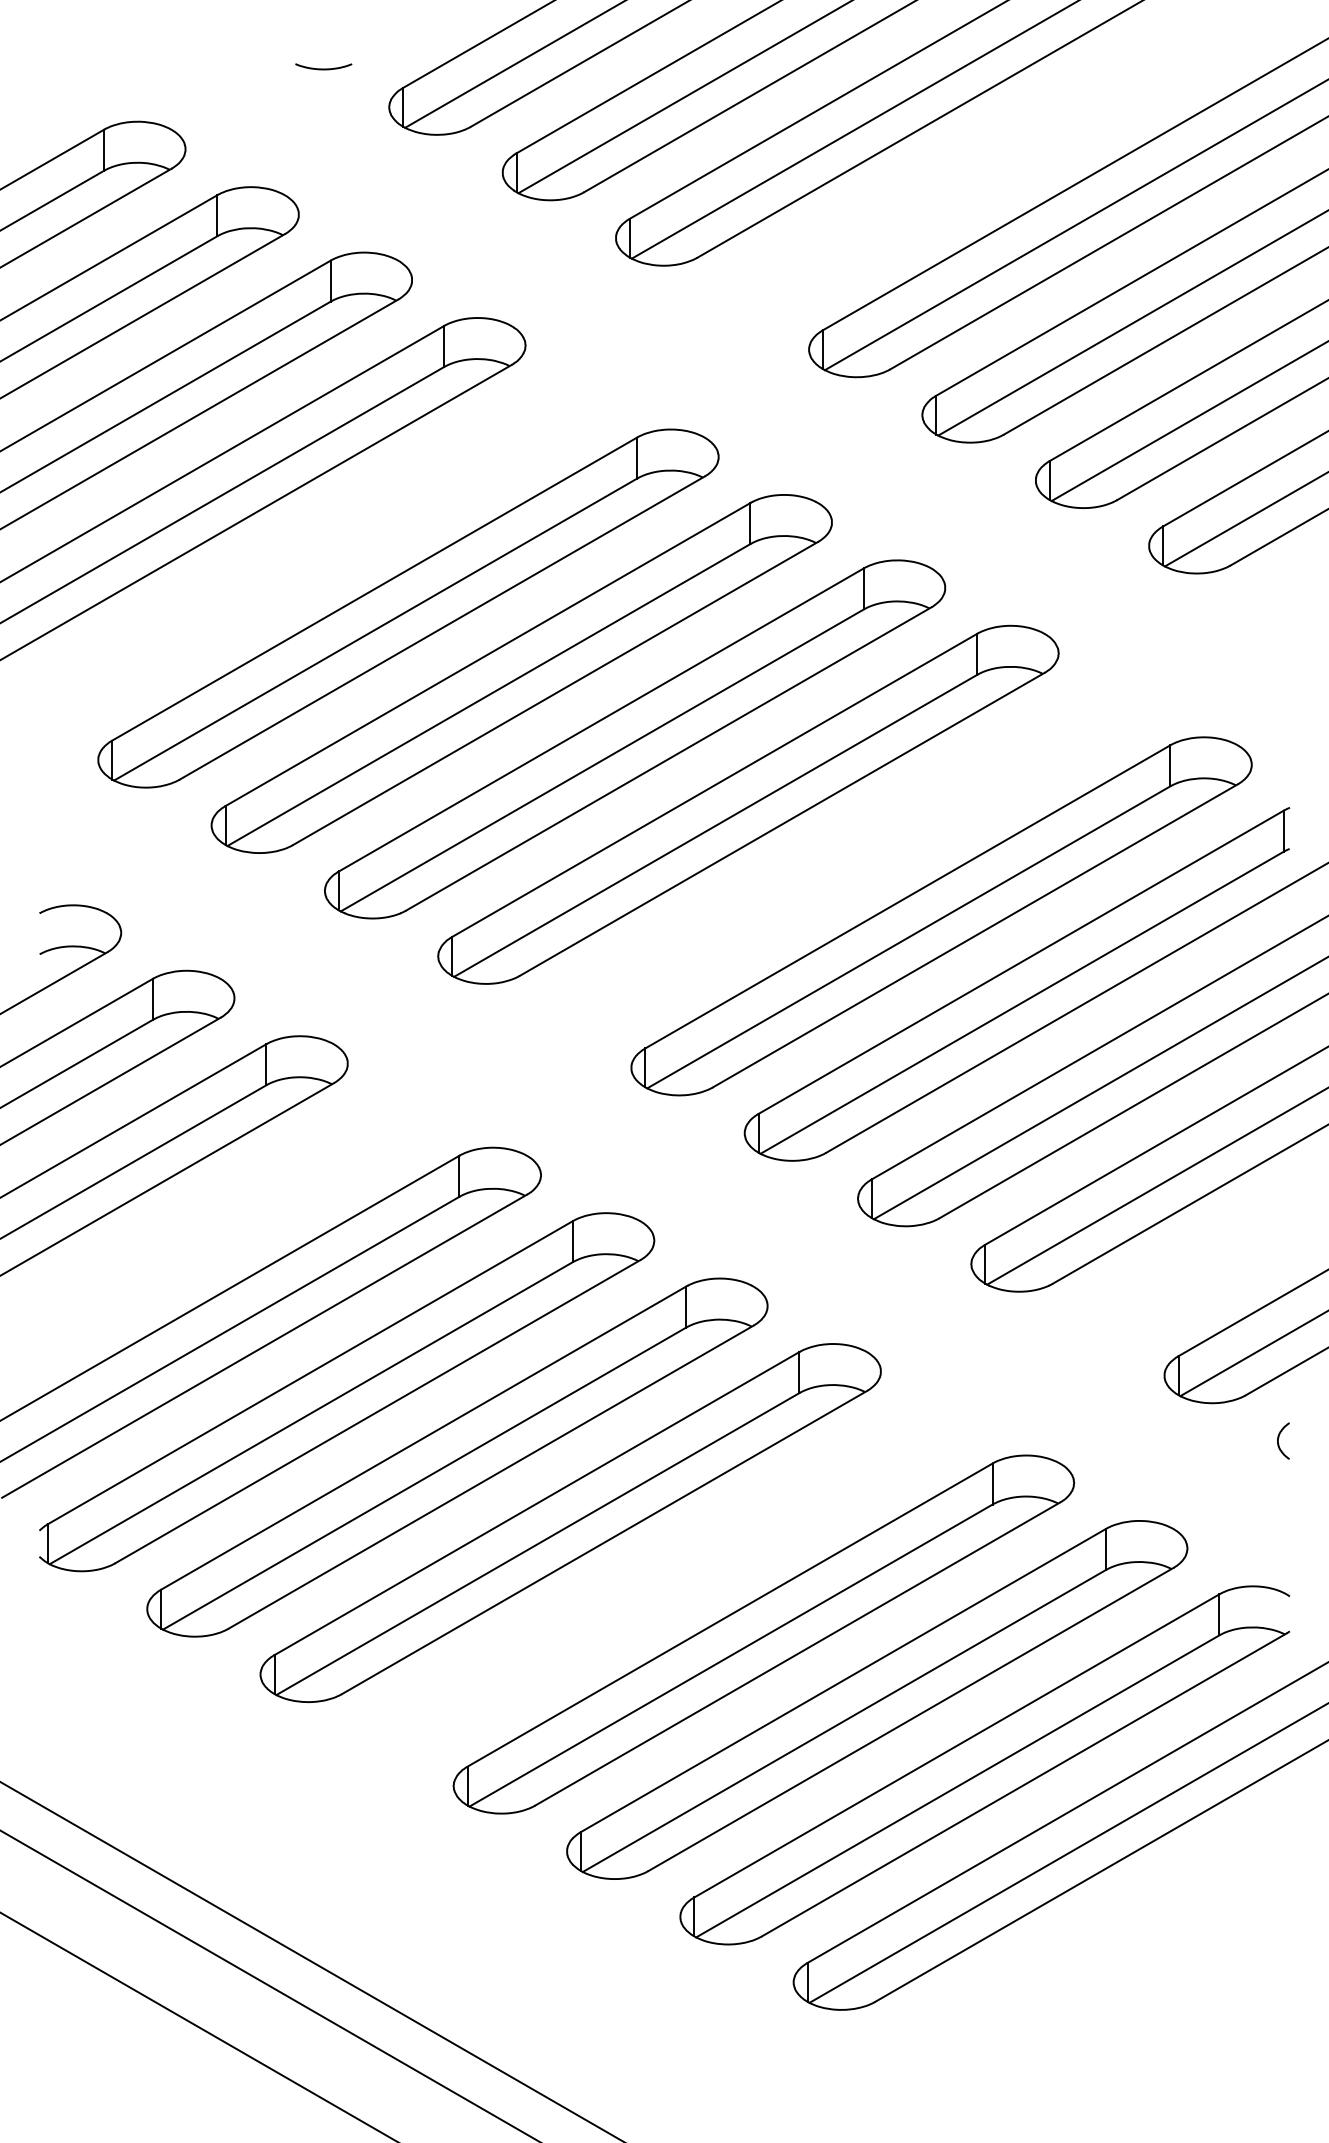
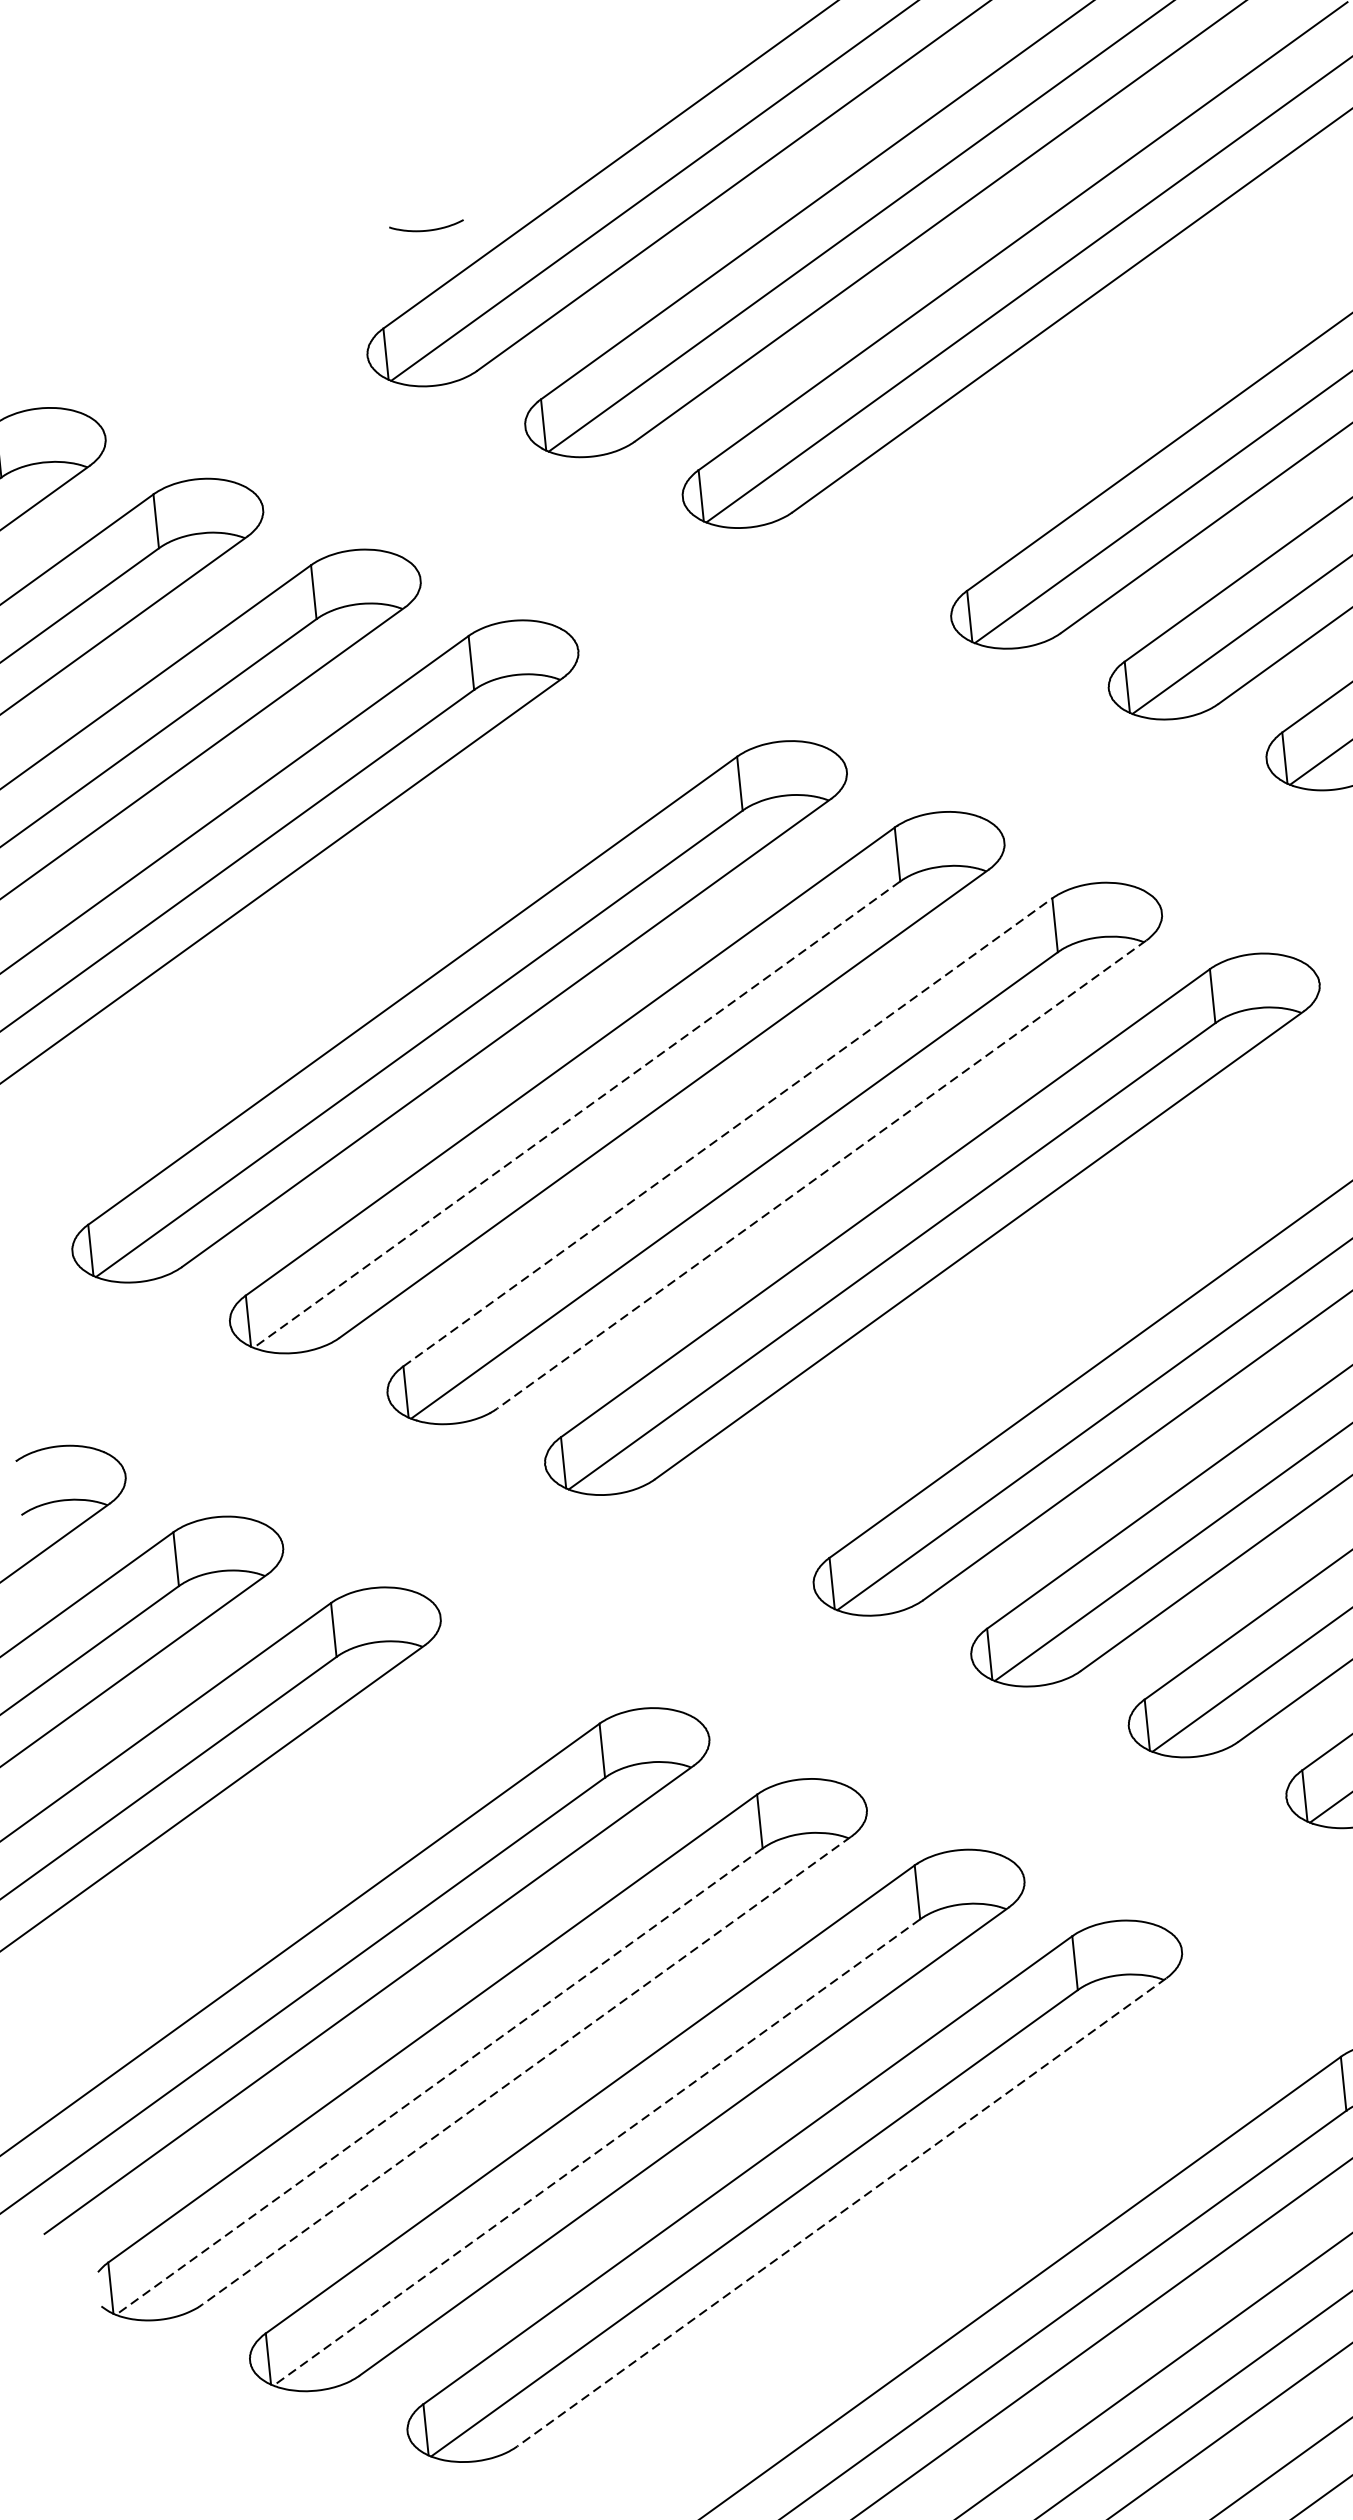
curve: (323, 68) -> (426, 229), moved
line: (488, 695) -> (576, 1115), solid -> dashed
line: (601, 719) -> (727, 1131), solid -> dashed
line: (668, 759) -> (821, 1175), solid -> dashed
line: (377, 1411) -> (526, 2070), solid -> dashed
line: (311, 1413) -> (439, 2081), solid -> dashed
line: (424, 1478) -> (596, 2152), solid -> dashed
line: (604, 1542) -> (841, 2212), solid -> dashed

